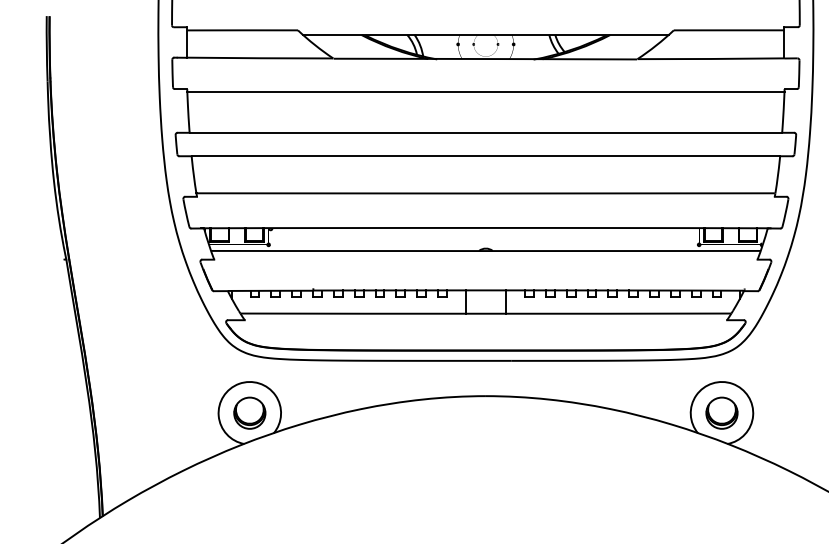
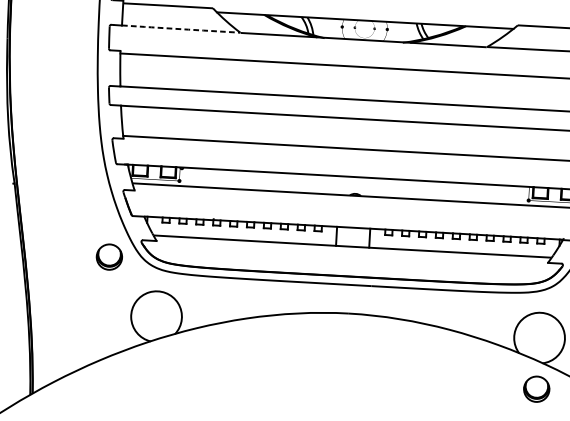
arc: (260, 58) -> (181, 29), solid -> dashed
part: (249, 412) -> (109, 256), moved
part: (721, 412) -> (536, 388), moved

